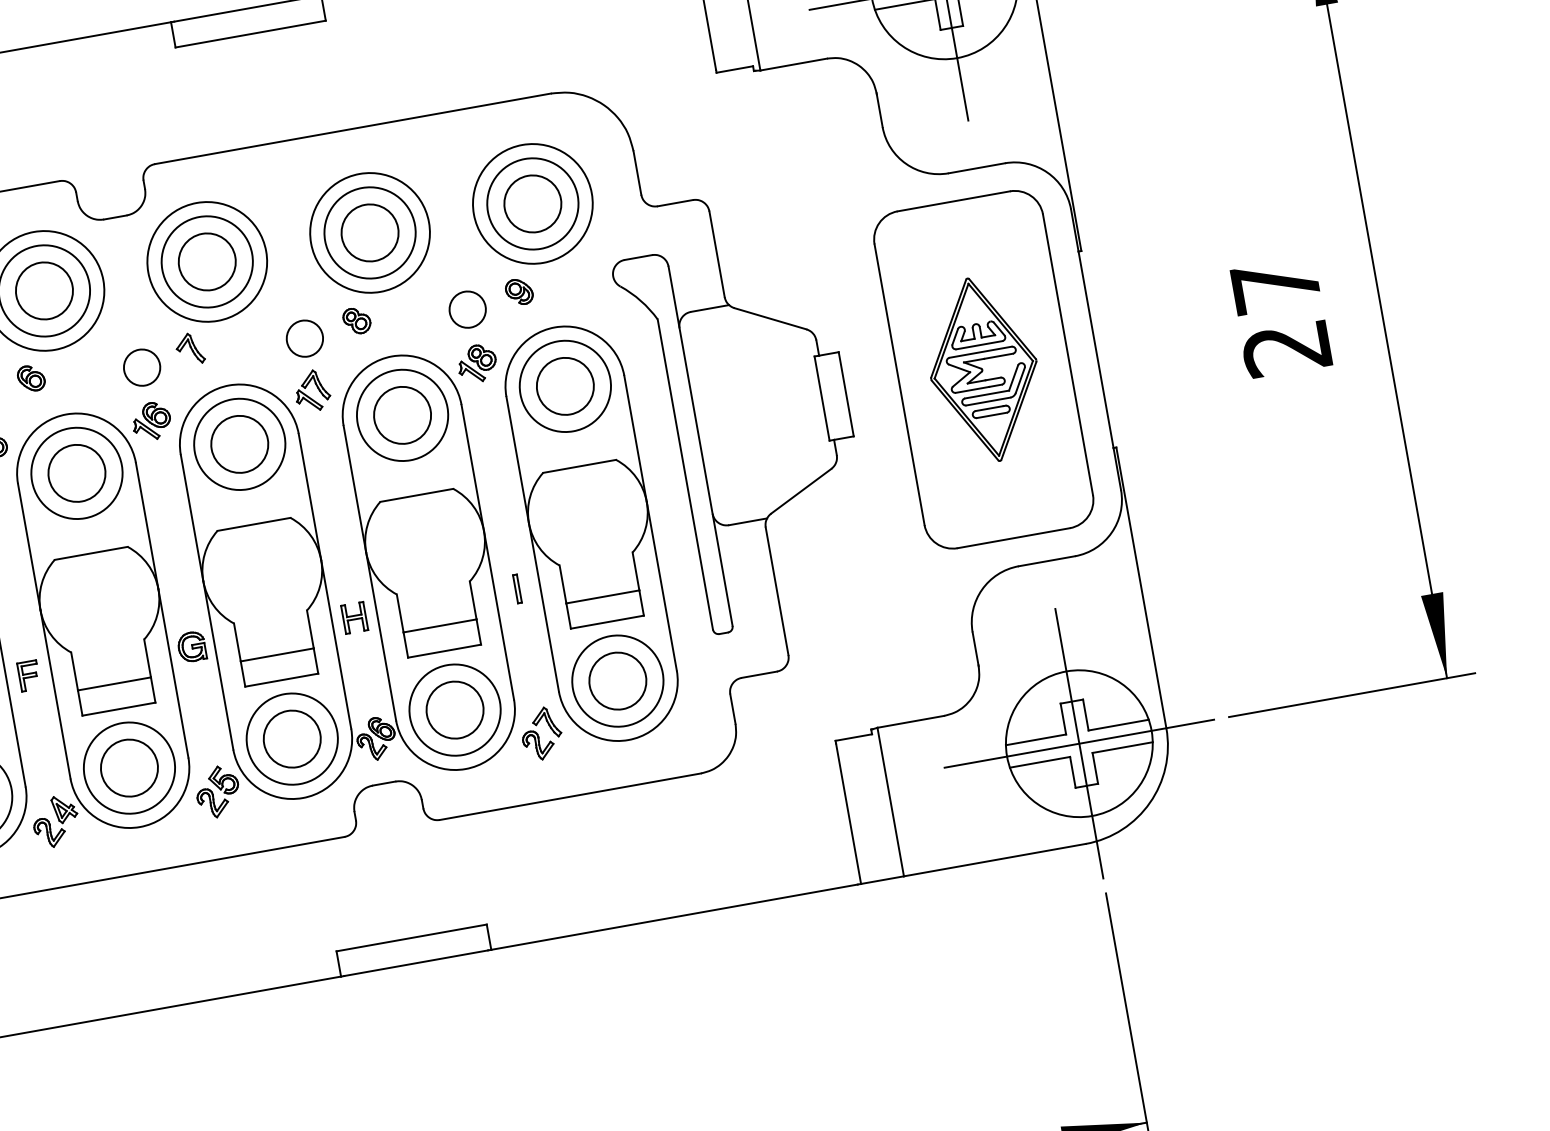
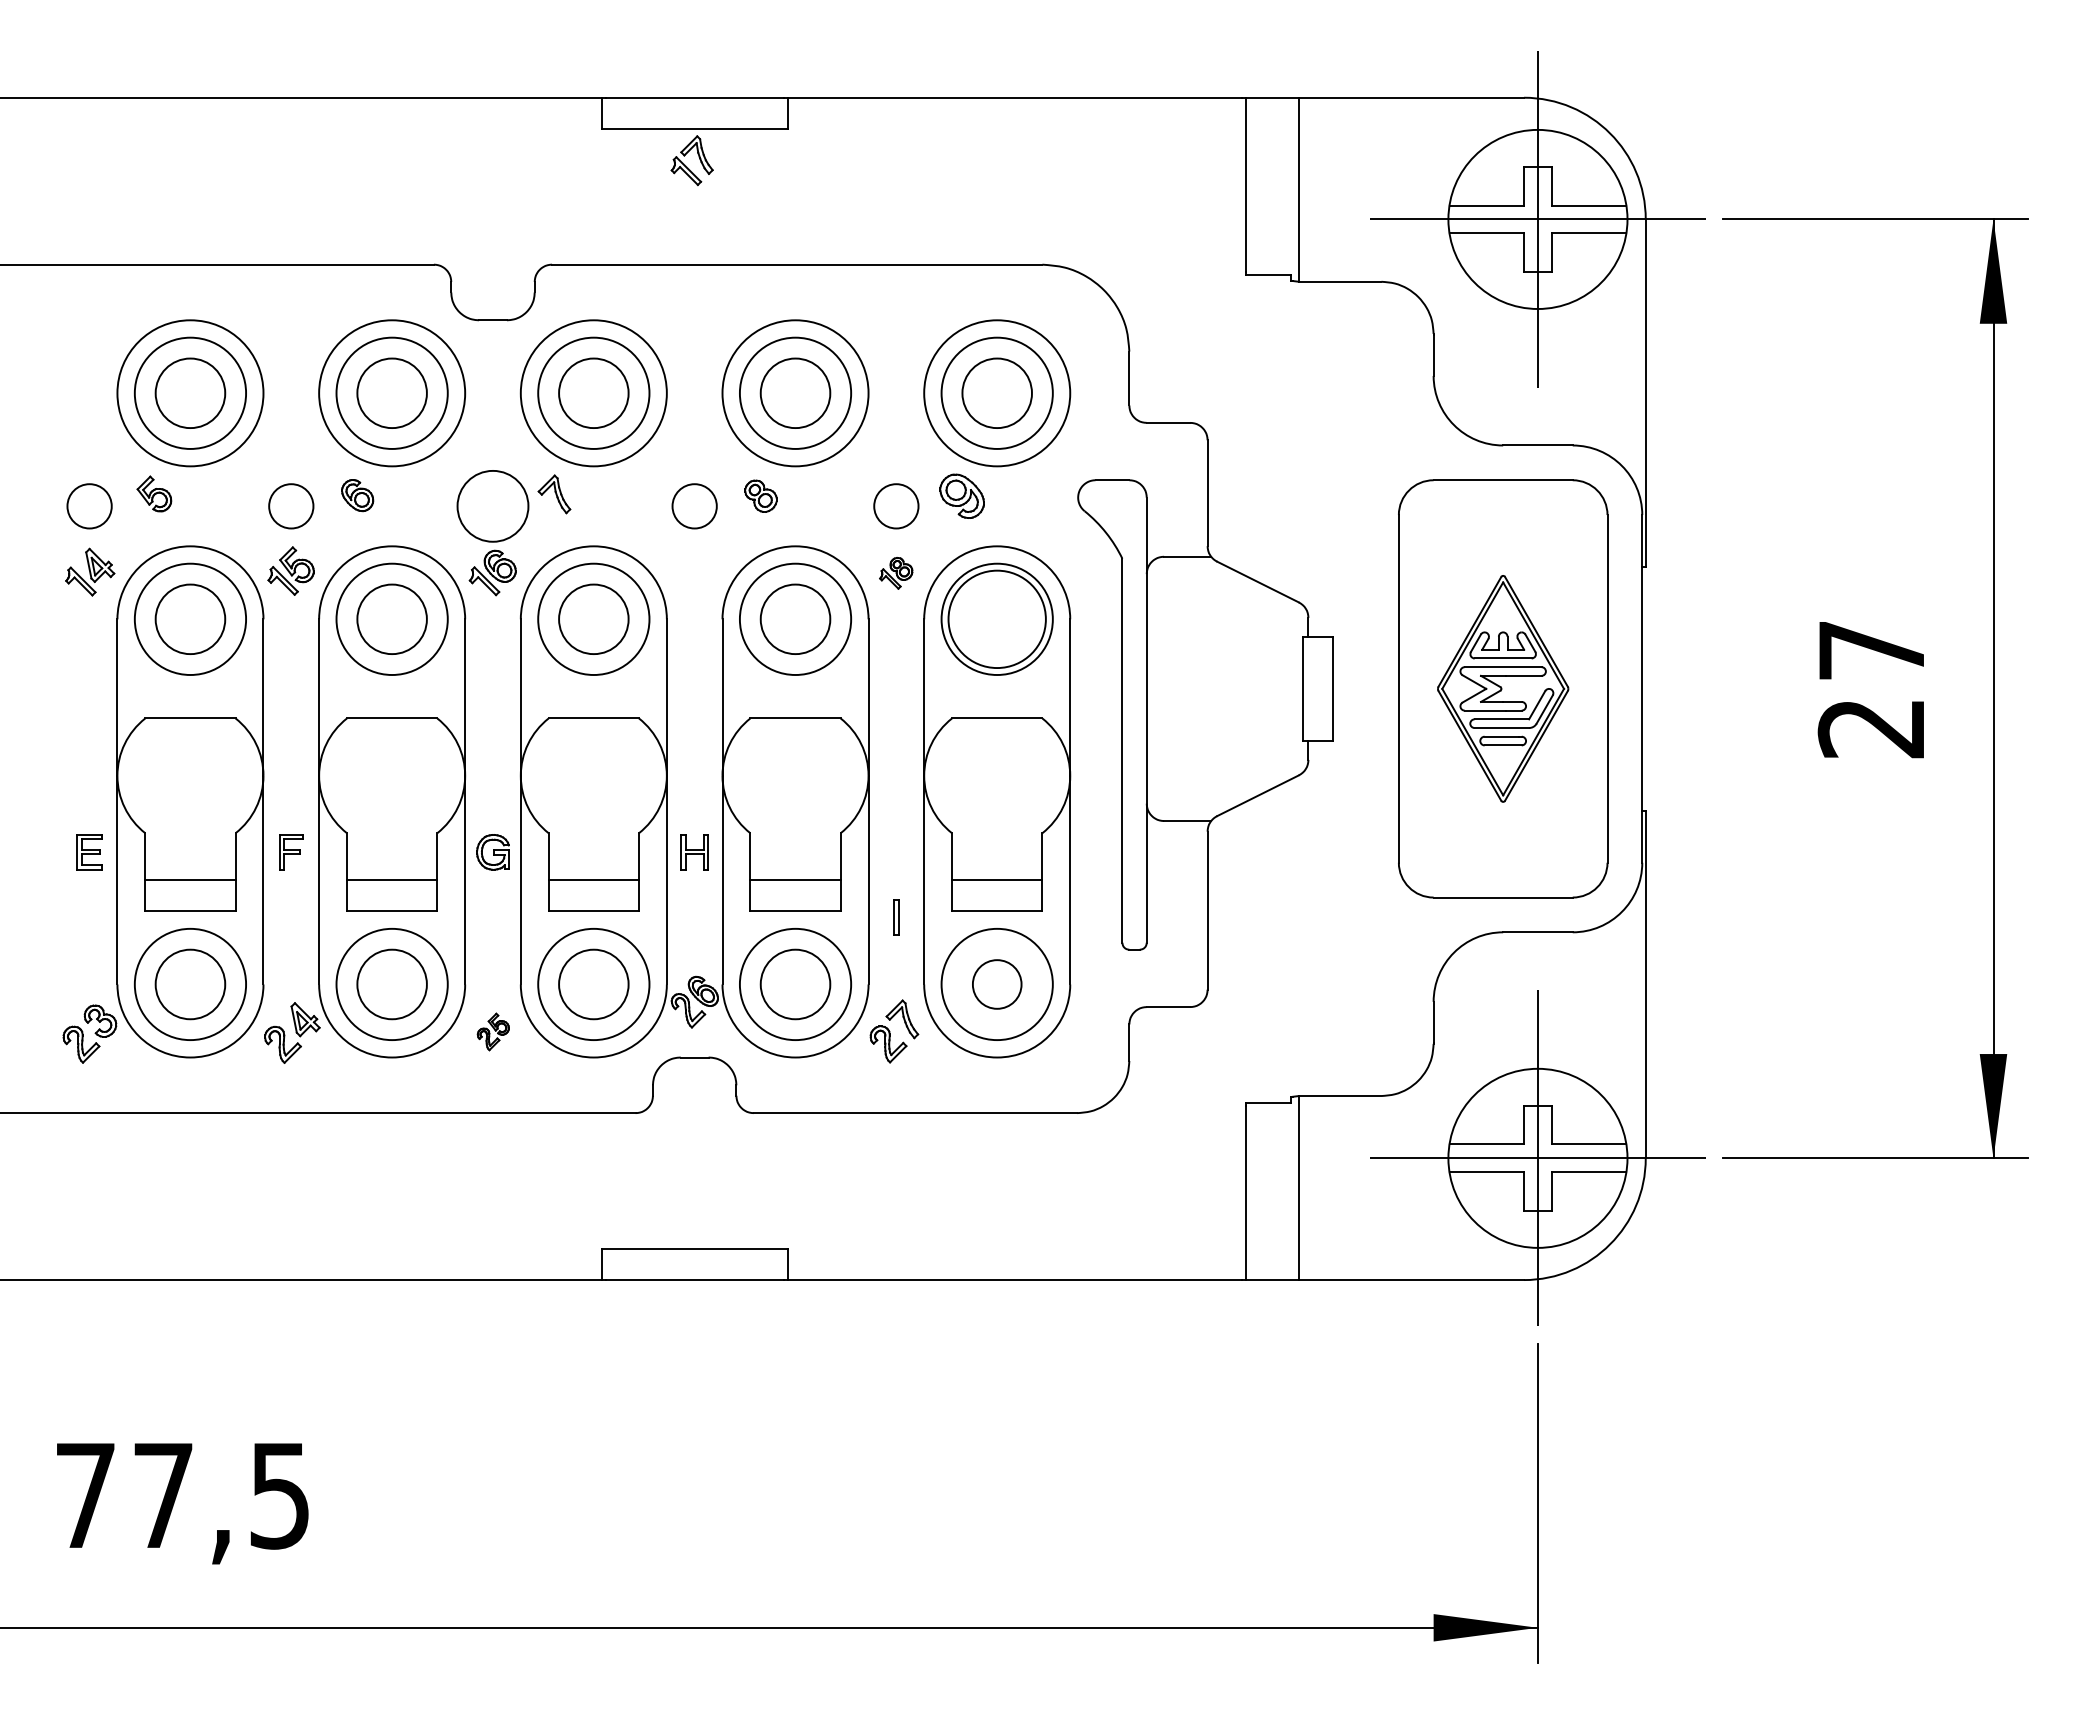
part: (518, 291) -> (961, 495), size x1.4
part: (477, 363) -> (896, 573), size x0.7
circle: (141, 367) -> (492, 506), size x1.6
circle: (564, 386) -> (996, 619), size x1.4
part: (308, 395) -> (686, 165), moved
part: (517, 589) -> (896, 917), moved
circle: (617, 681) -> (996, 984), size x0.7
part: (218, 791) -> (493, 1031), size x0.6

